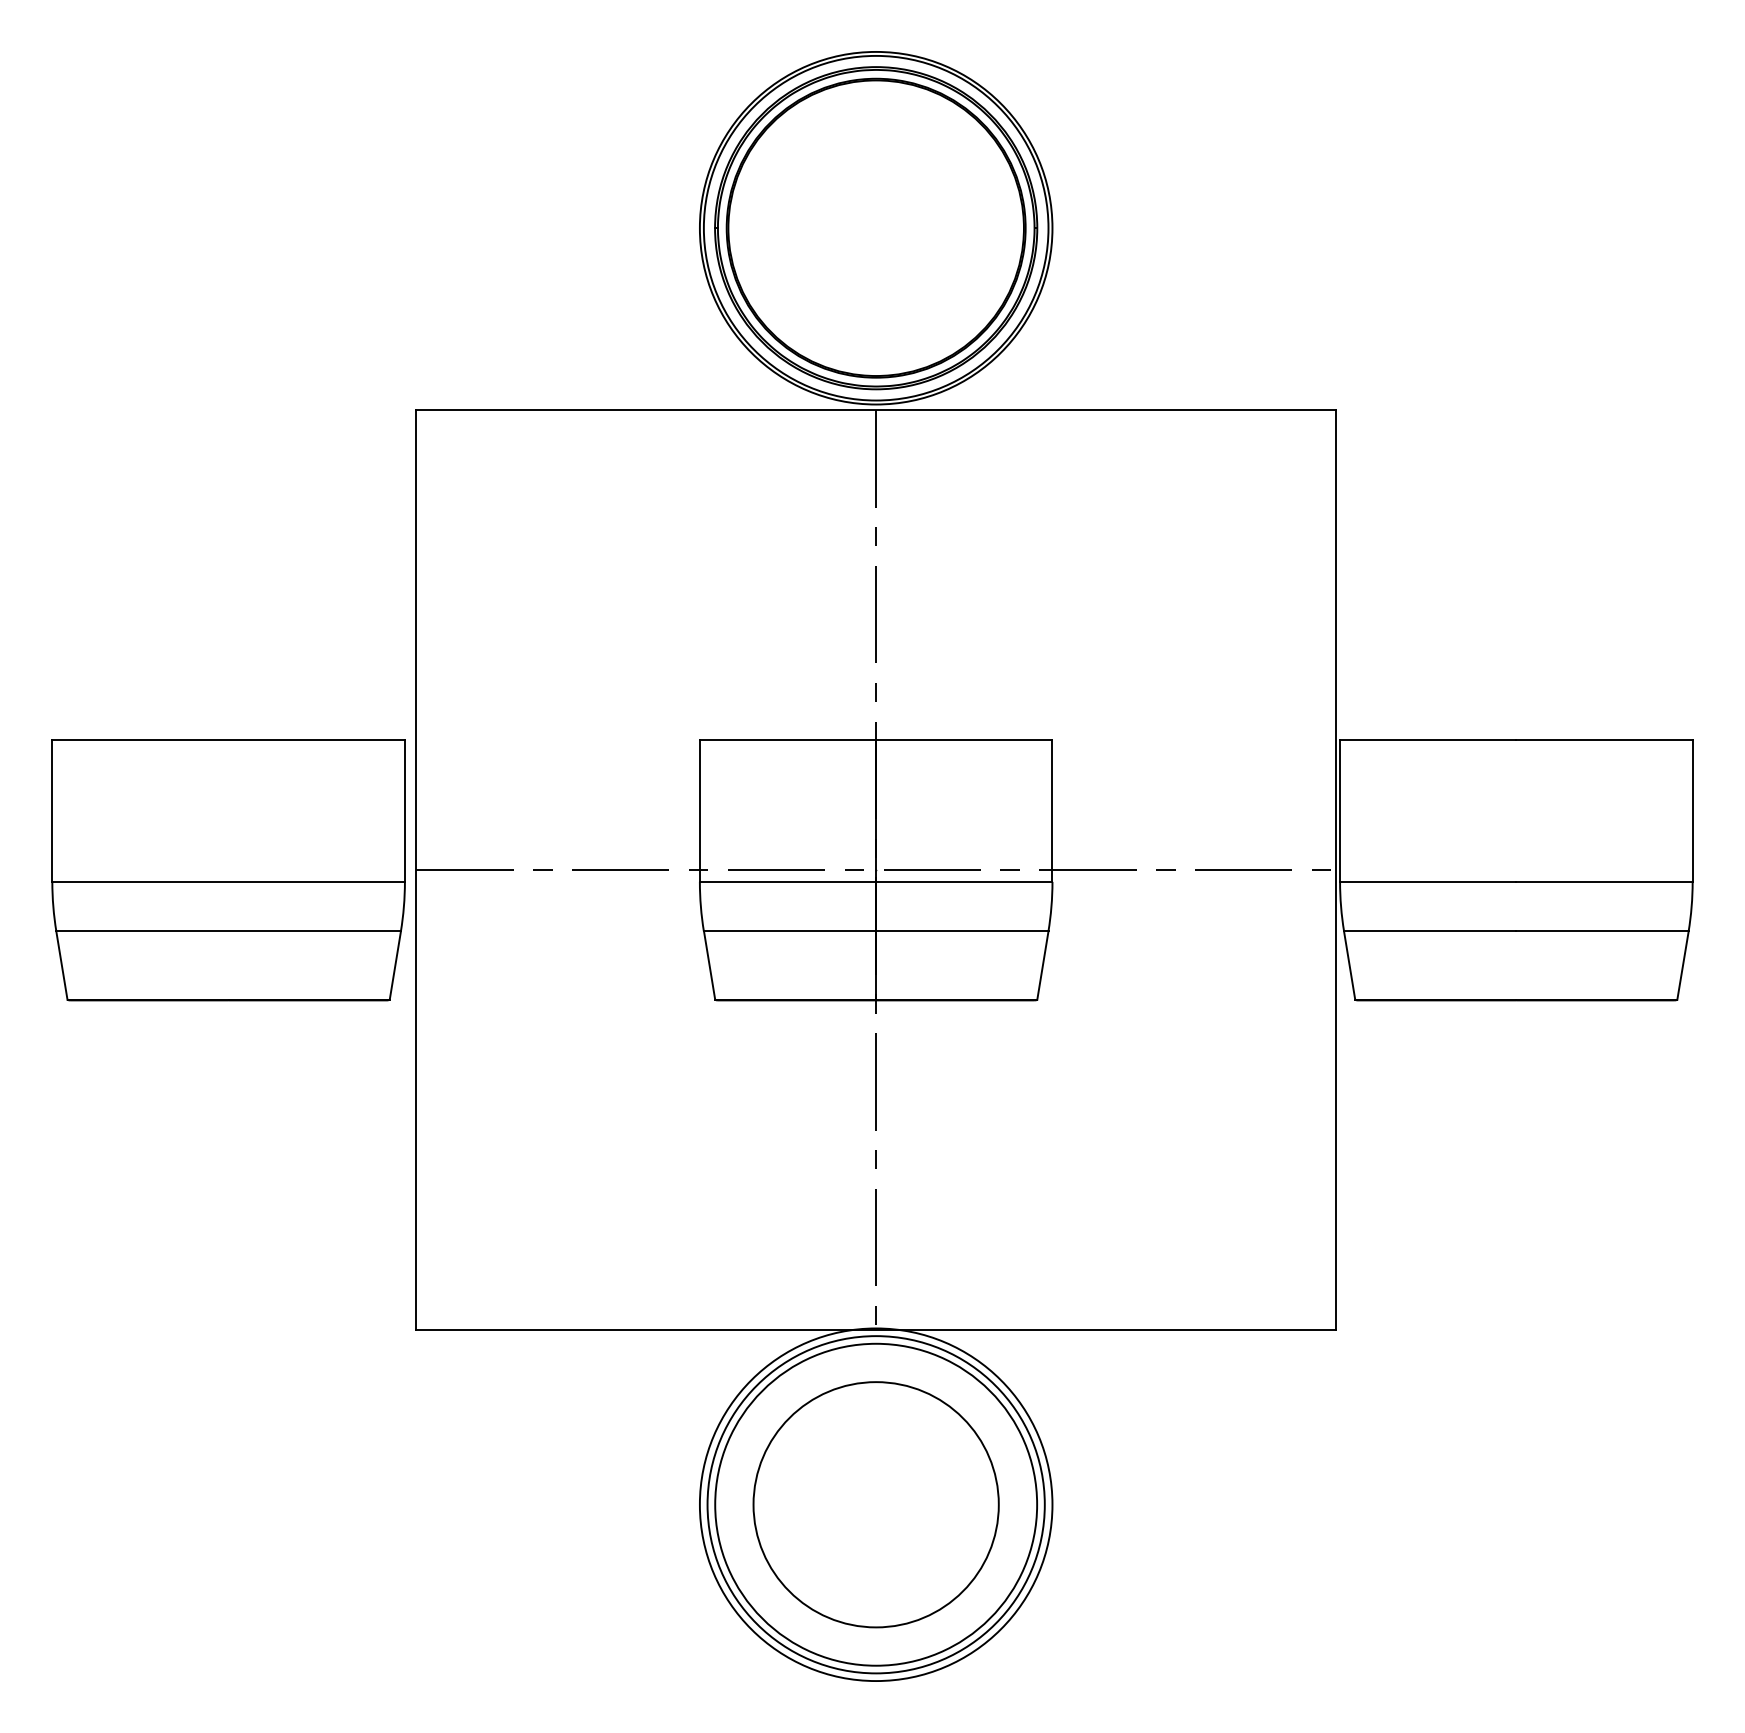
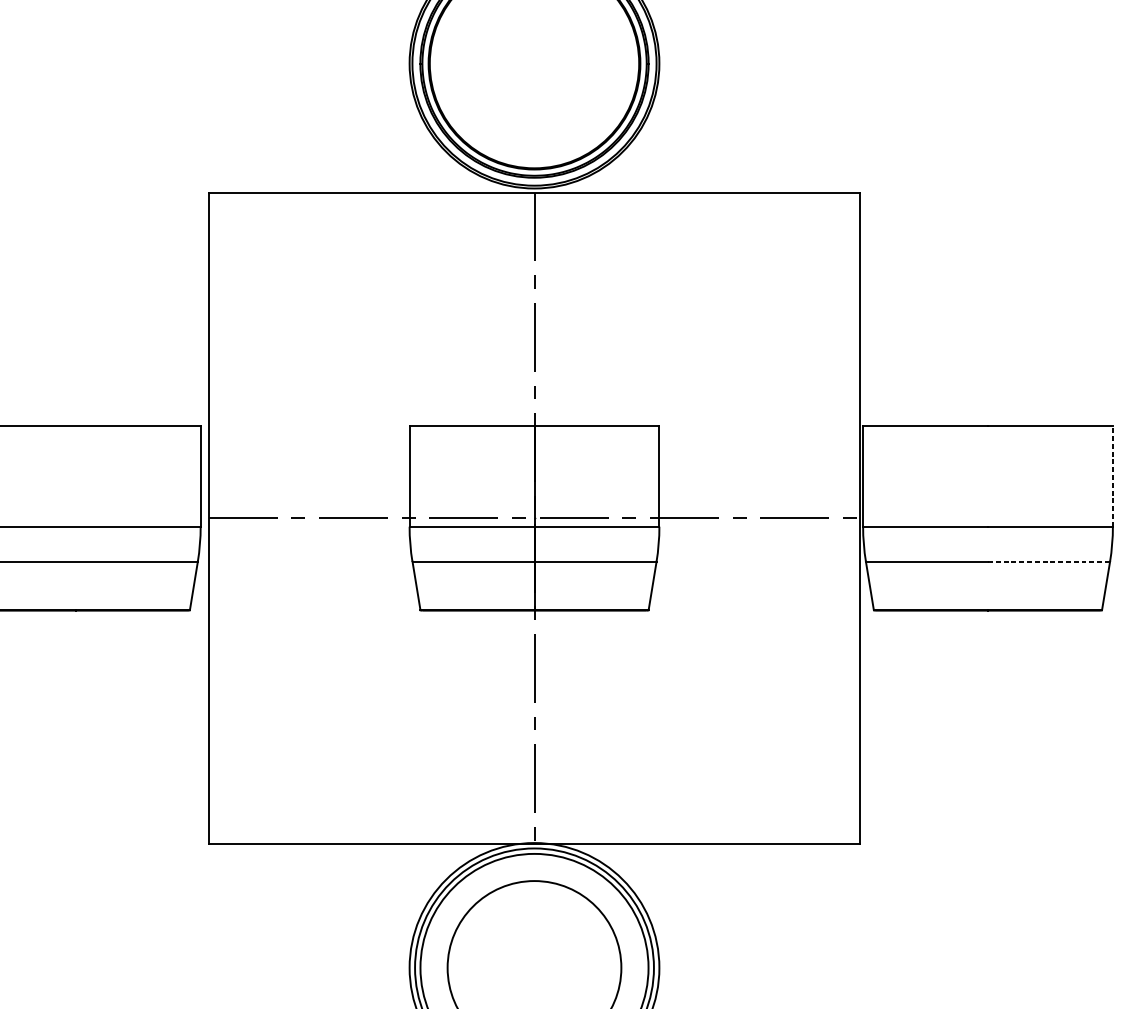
line: (1692, 810) -> (1112, 476), solid -> dashed
line: (1603, 931) -> (1049, 561), solid -> dashed

